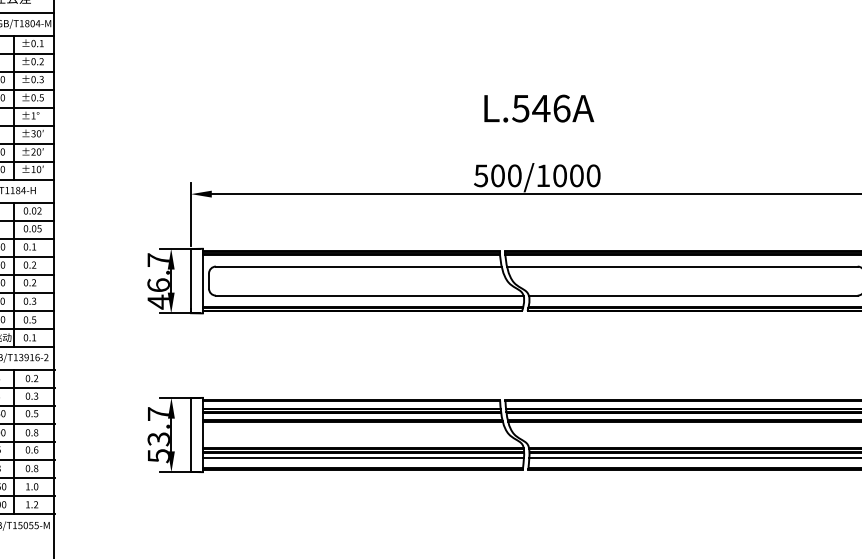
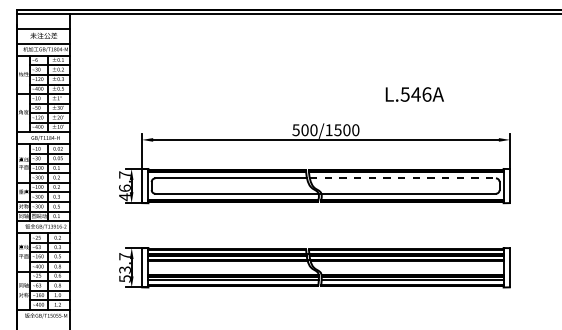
text: (538, 108) -> (414, 94), moved
text: (559, 176) -> (337, 130), 500/1000 -> 500/1500
line: (683, 266) -> (403, 178), solid -> dashed

